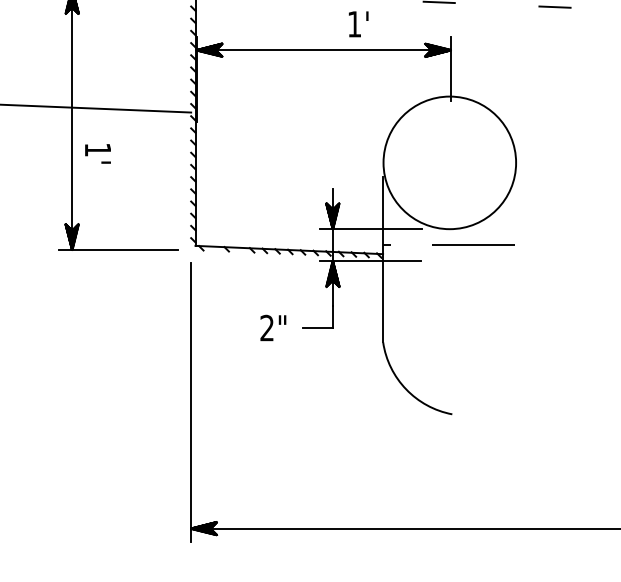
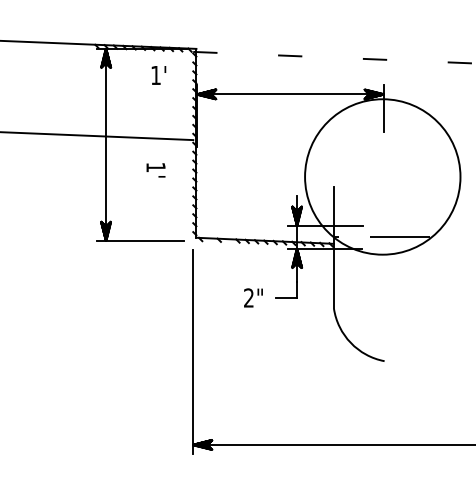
text: (358, 24) -> (158, 75), moved
text: (97, 154) -> (155, 170), moved
circle: (449, 162) -> (382, 176), size x1.6

